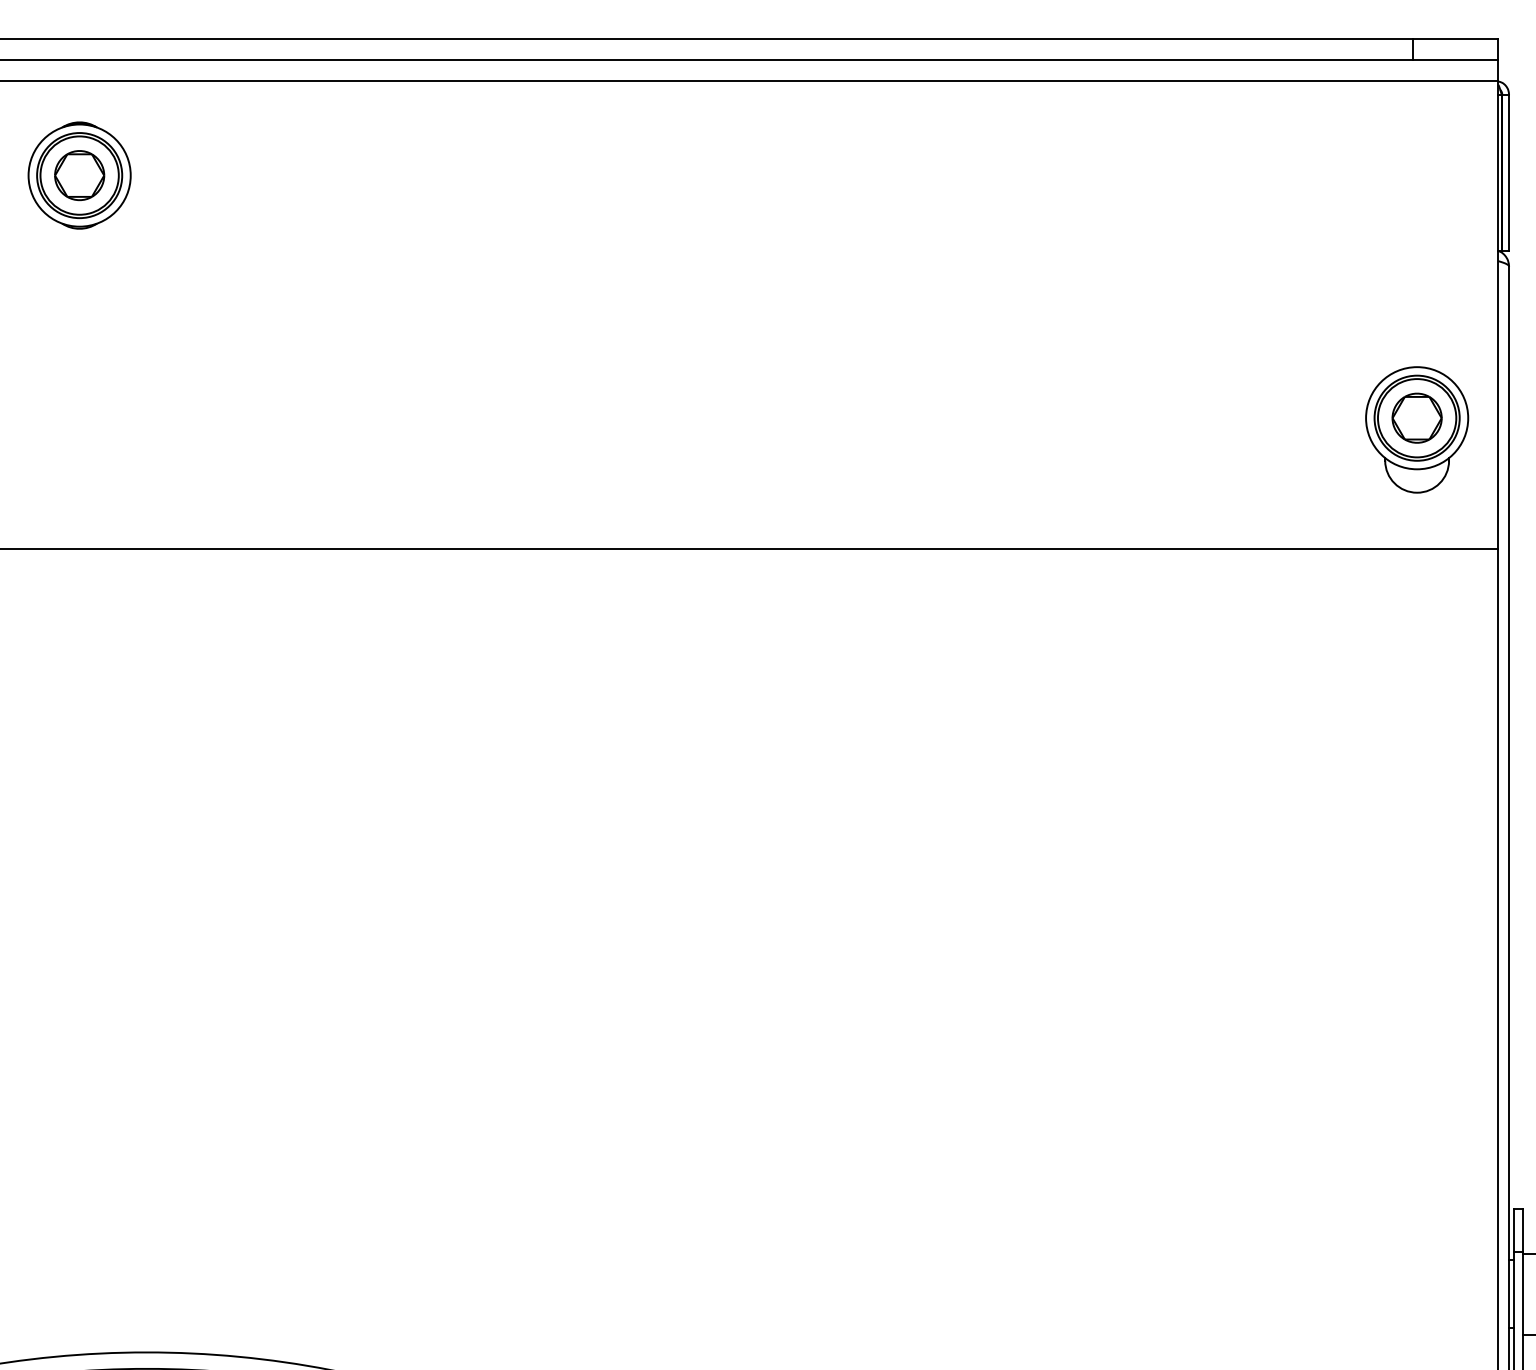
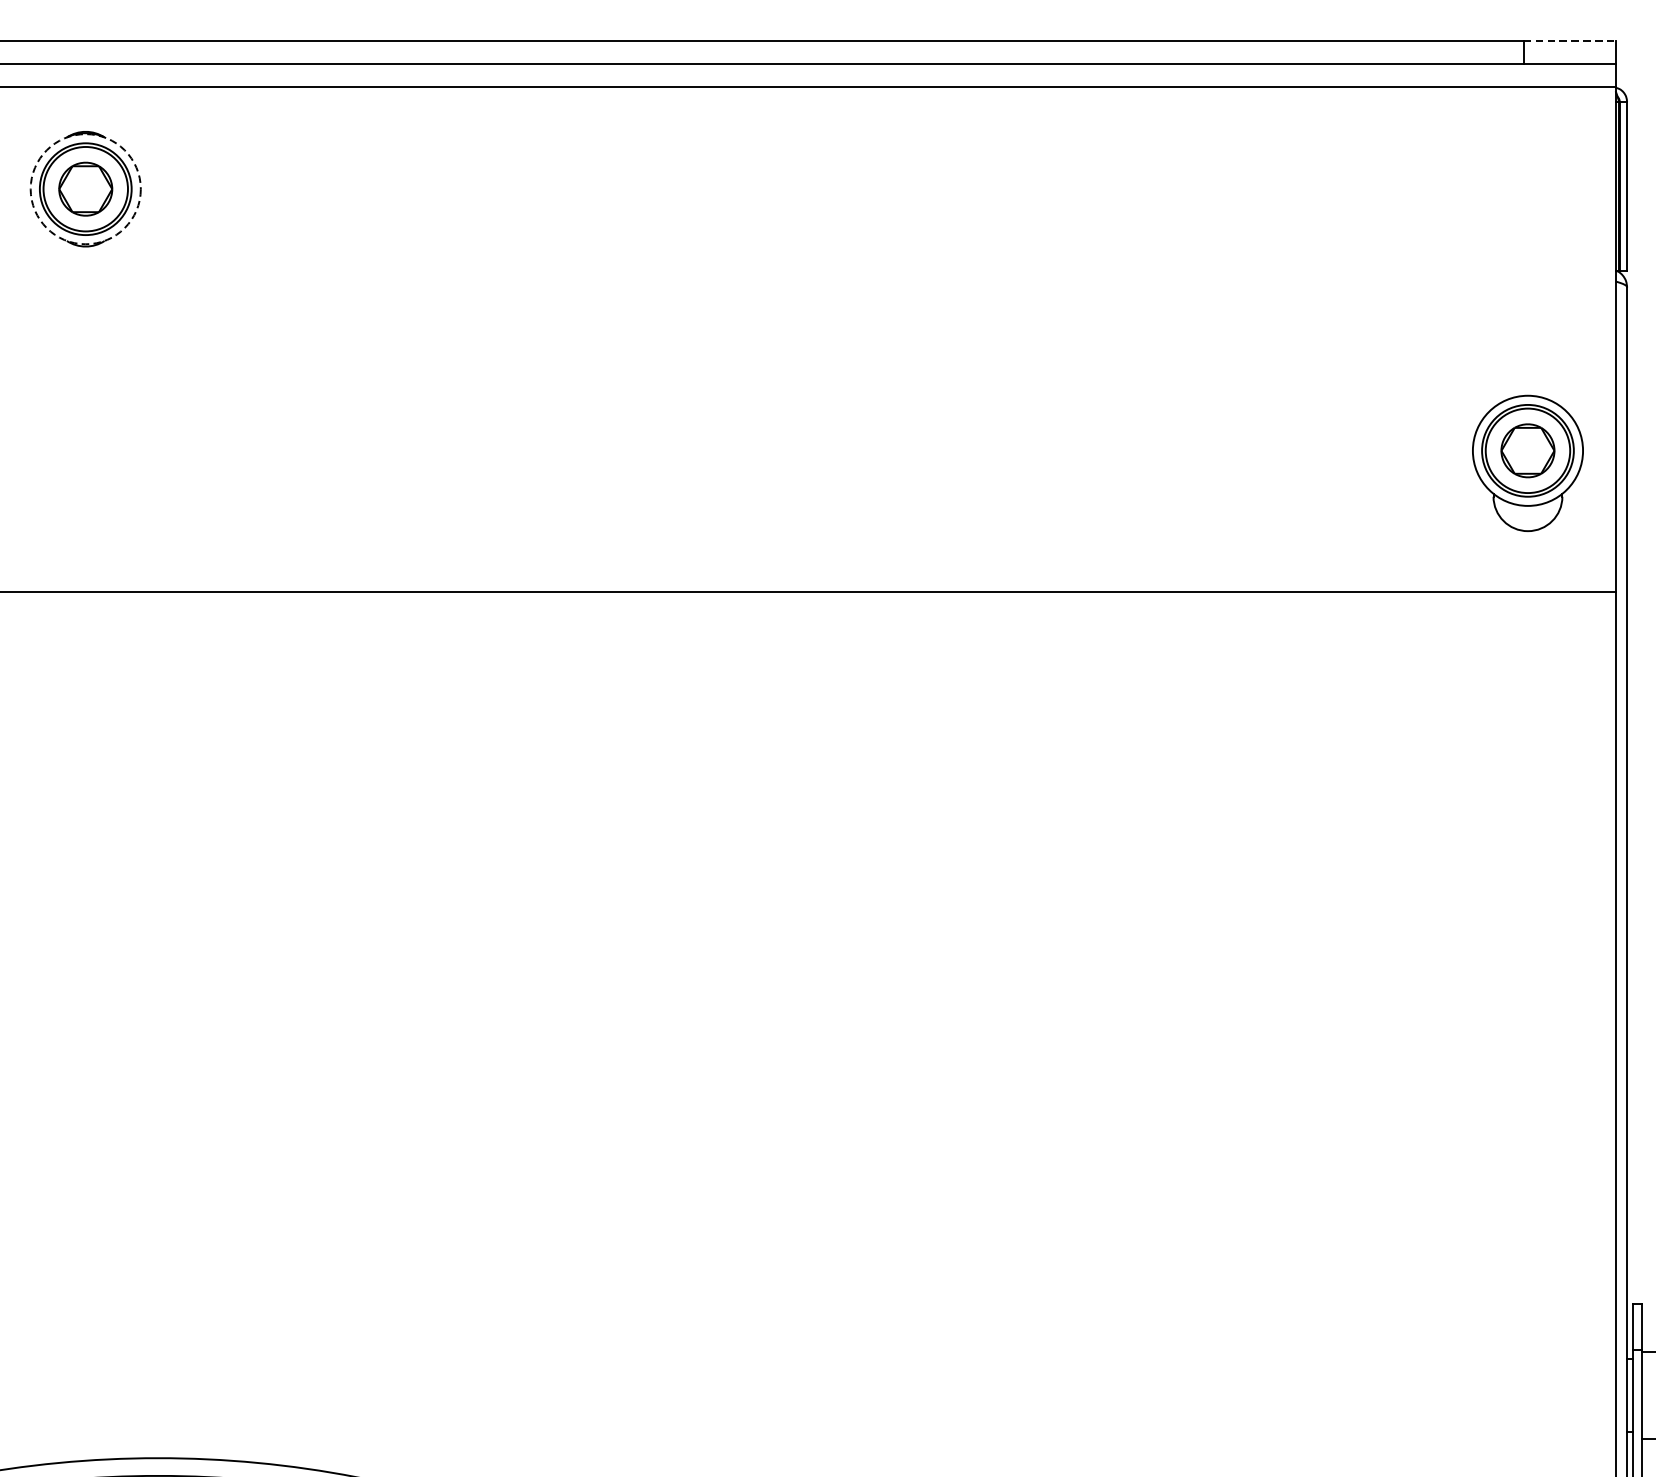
line: (1455, 38) -> (1569, 41), solid -> dashed
circle: (79, 175) -> (85, 189), solid -> dashed

